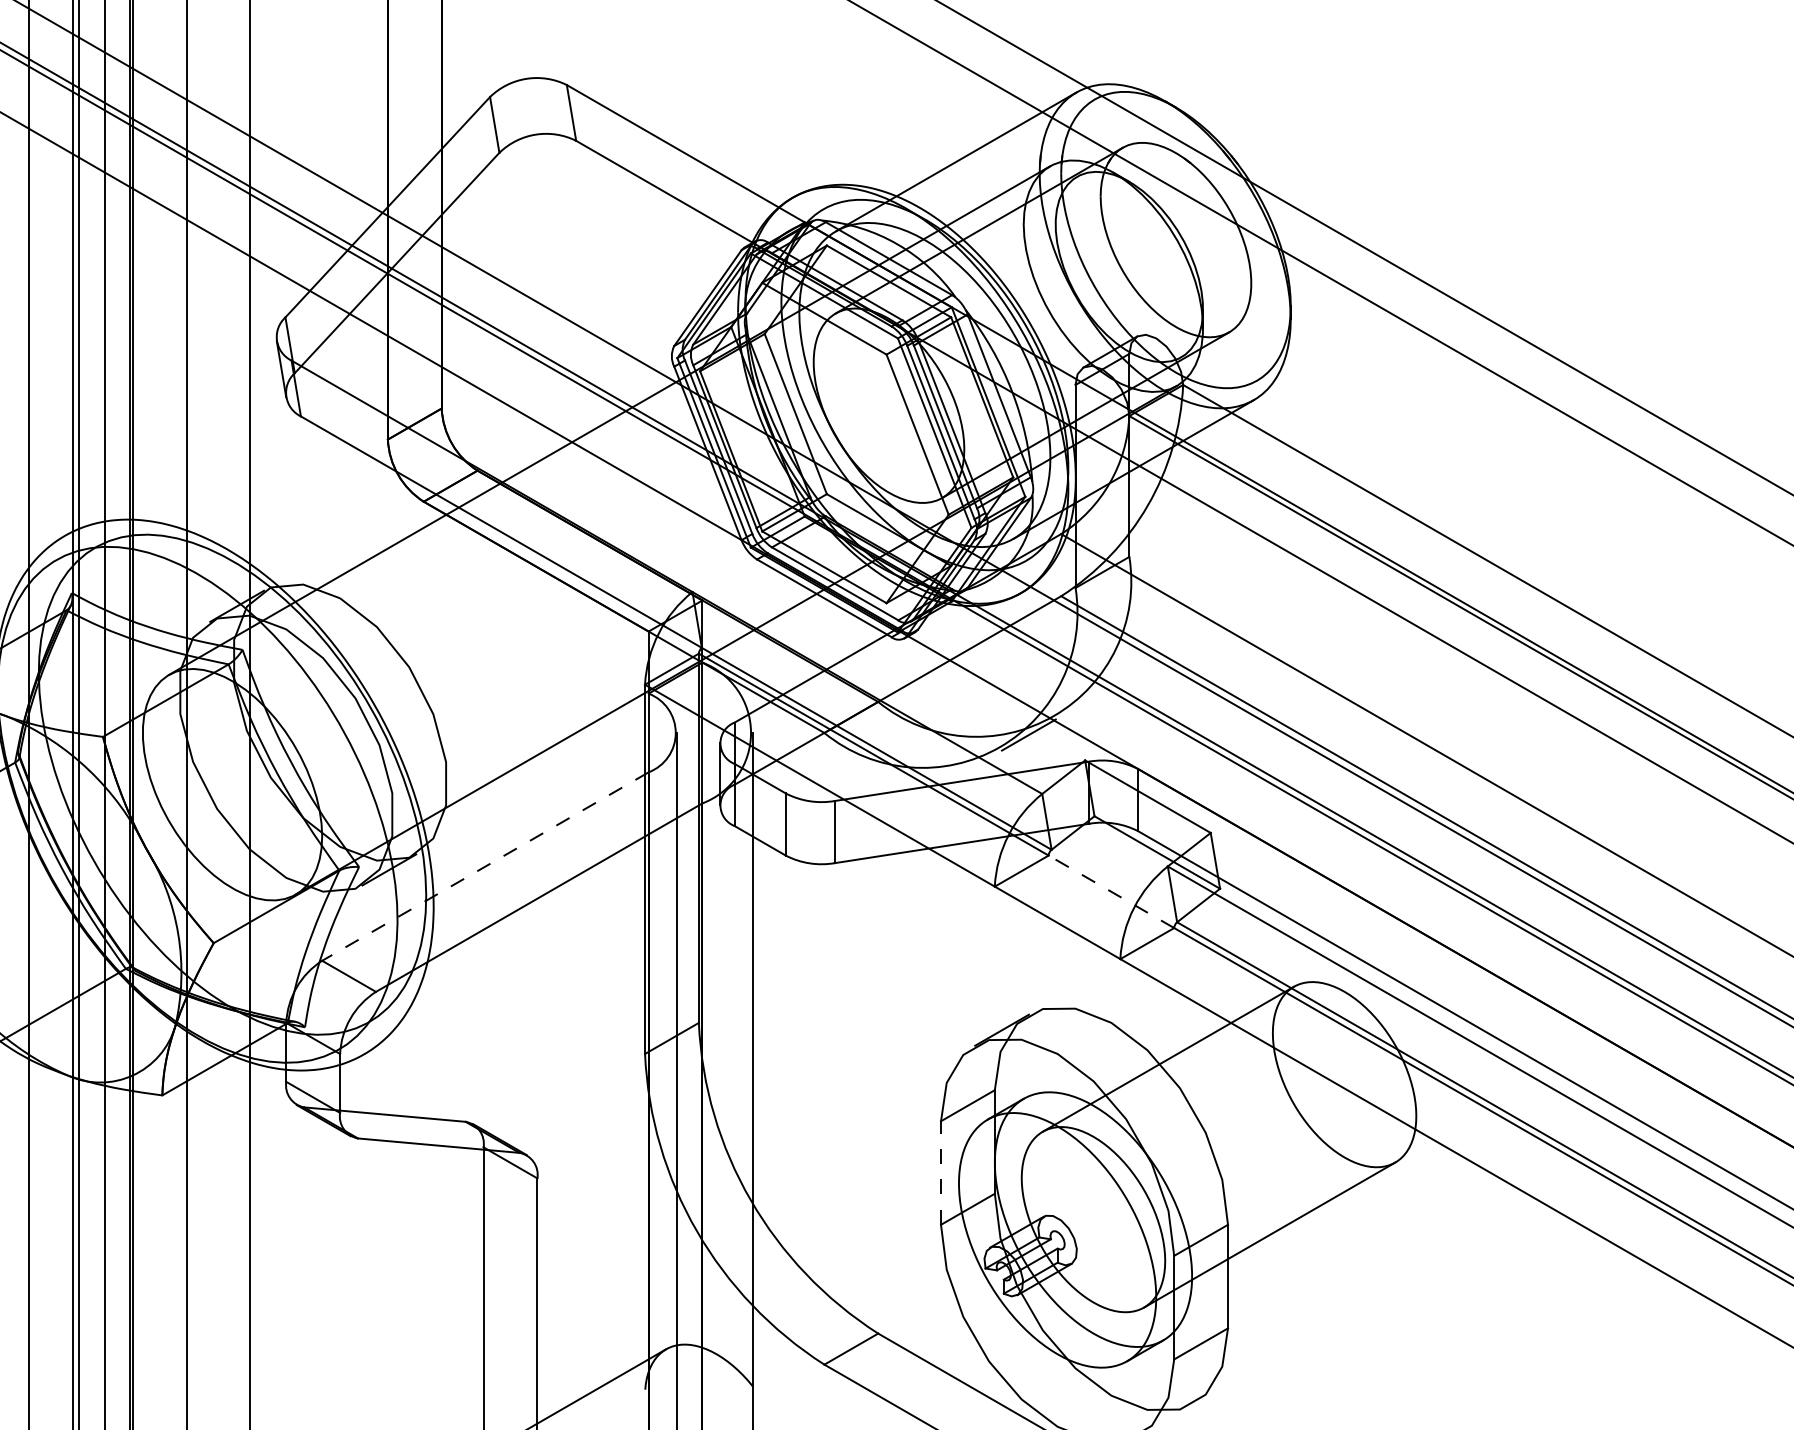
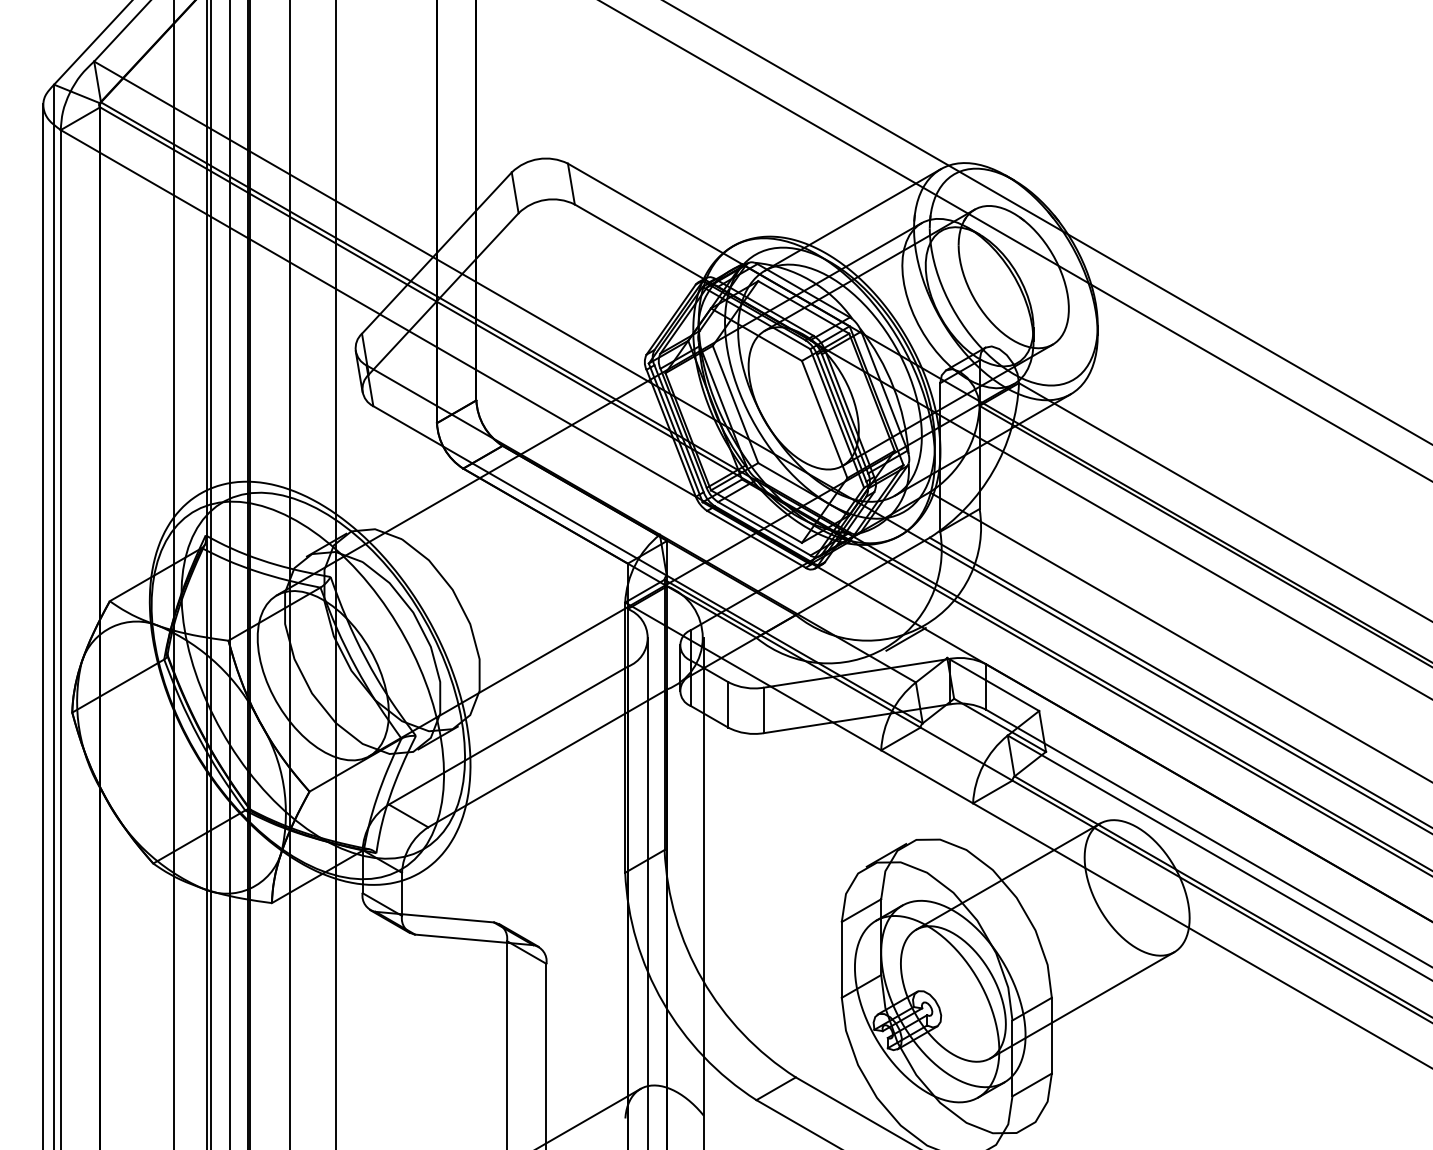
line: (485, 866) -> (508, 735), dashed -> solid
line: (1111, 890) -> (966, 753), dashed -> solid
line: (940, 1172) -> (841, 959), dashed -> solid

